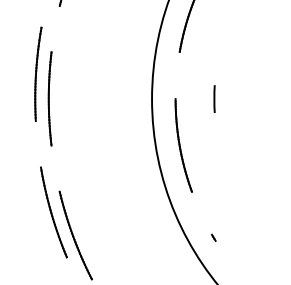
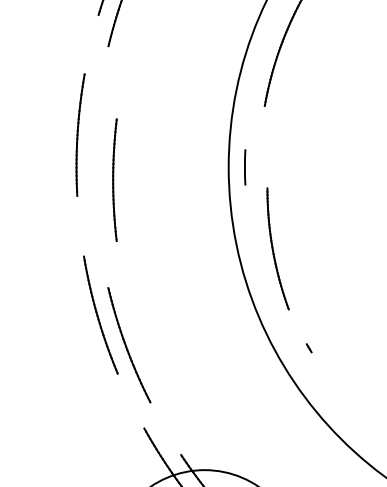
part: (49, 98) -> (114, 179), moved
line: (214, 99) -> (245, 167), moved
part: (183, 145) -> (277, 248), moved

